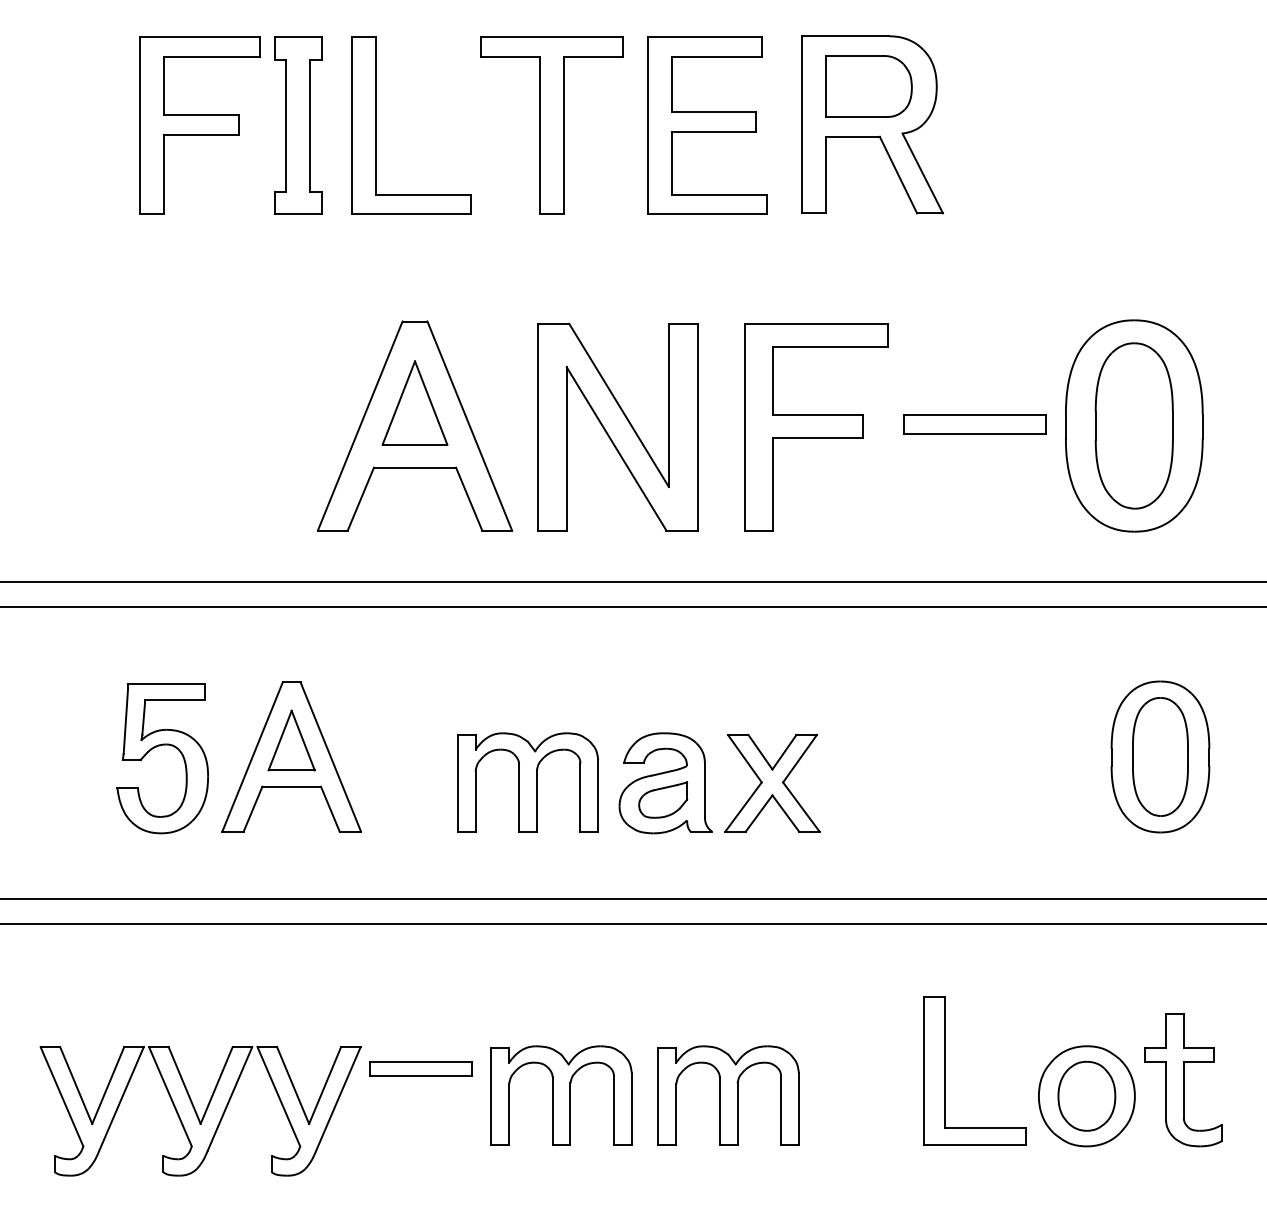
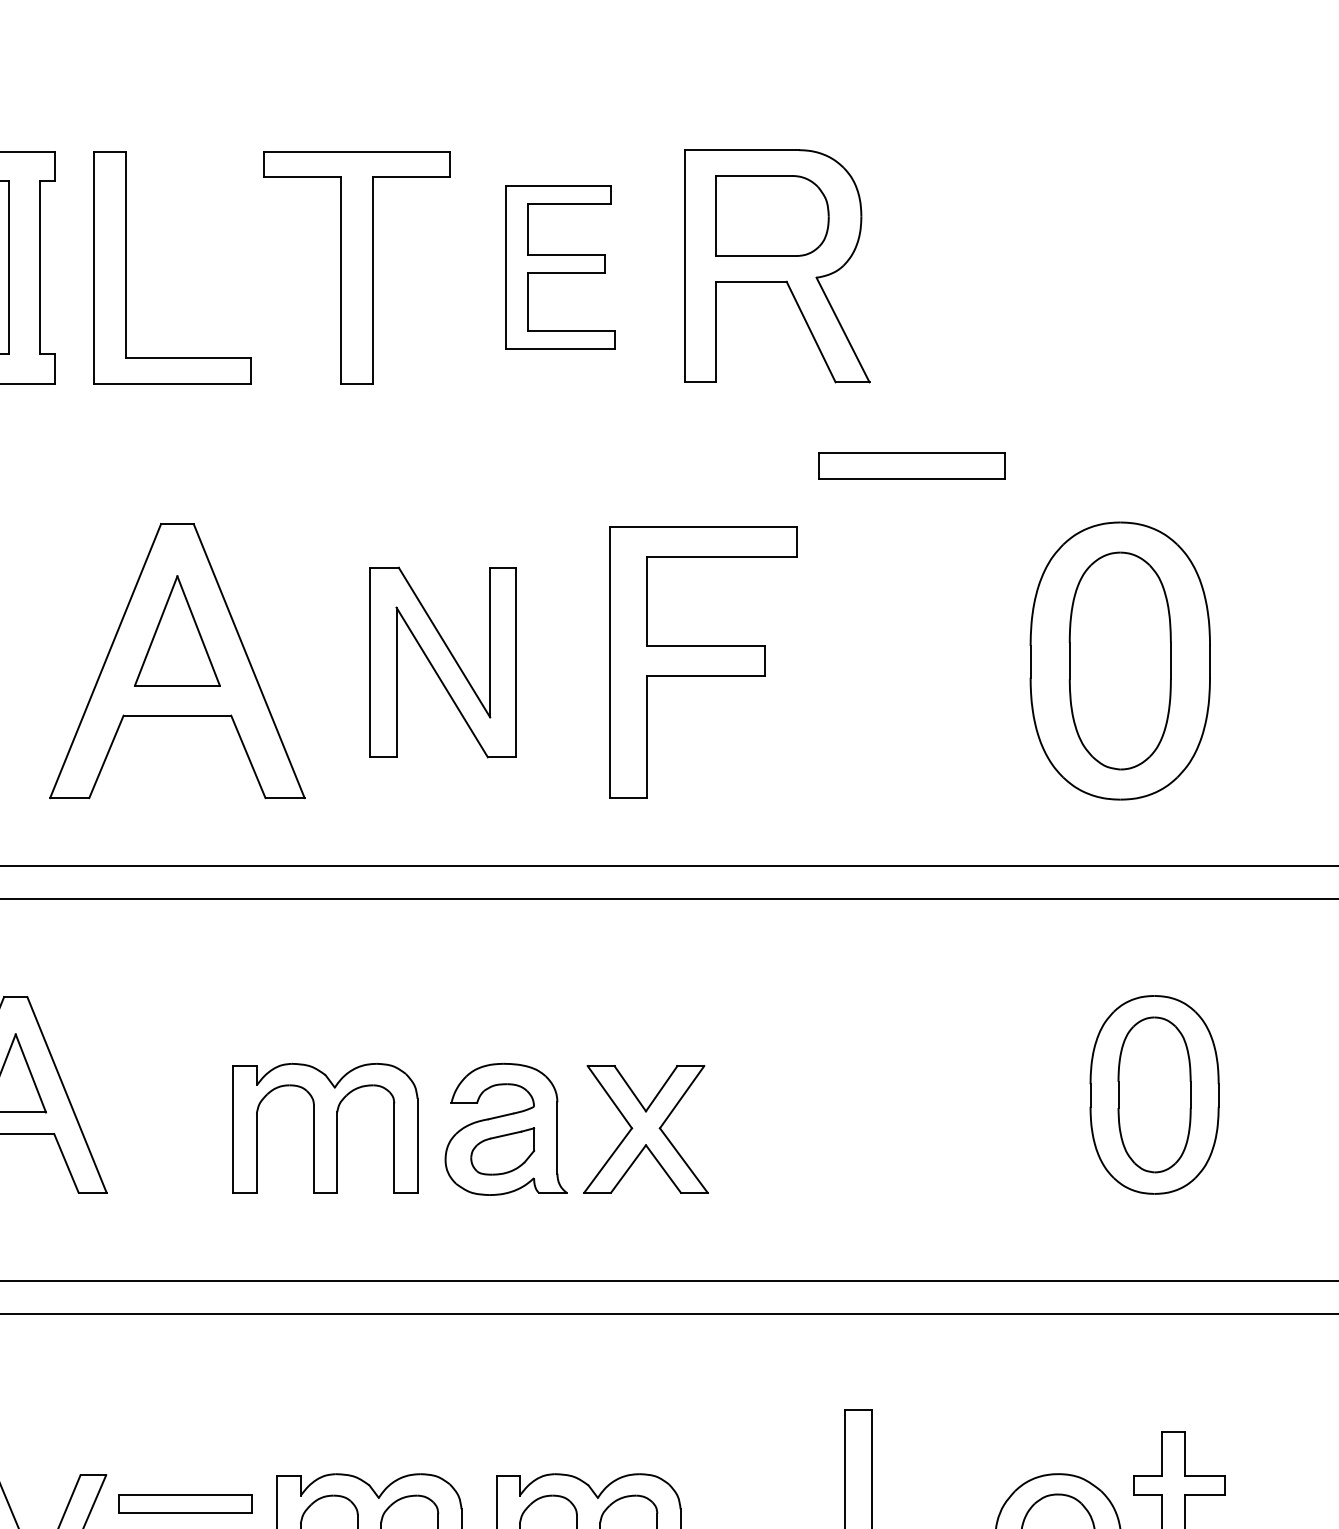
part: (707, 125) -> (560, 267), size x0.7
part: (974, 424) -> (910, 466), moved
part: (617, 426) -> (442, 661), size x0.7

